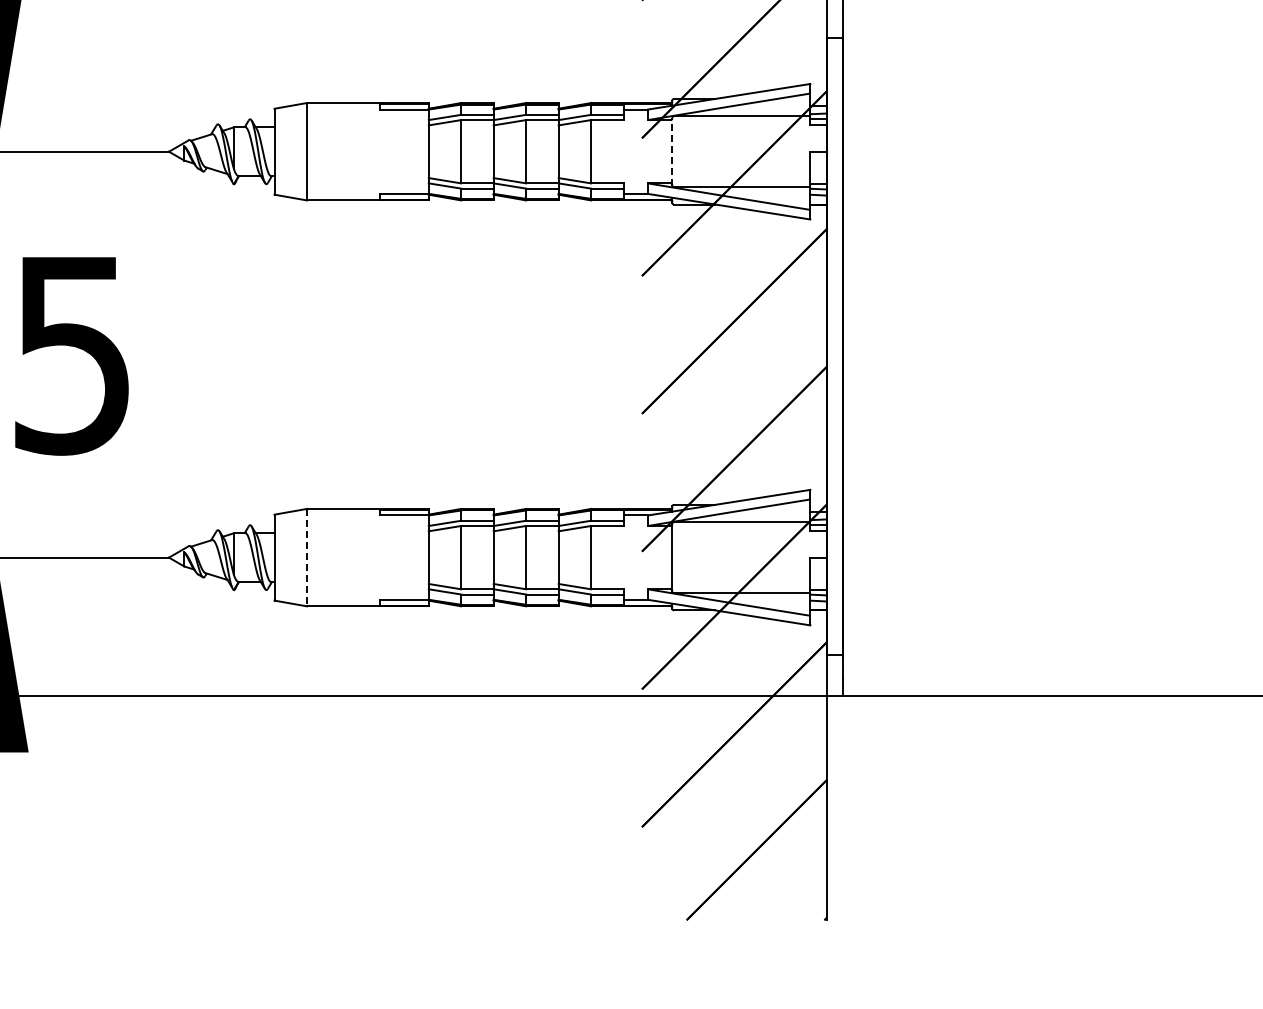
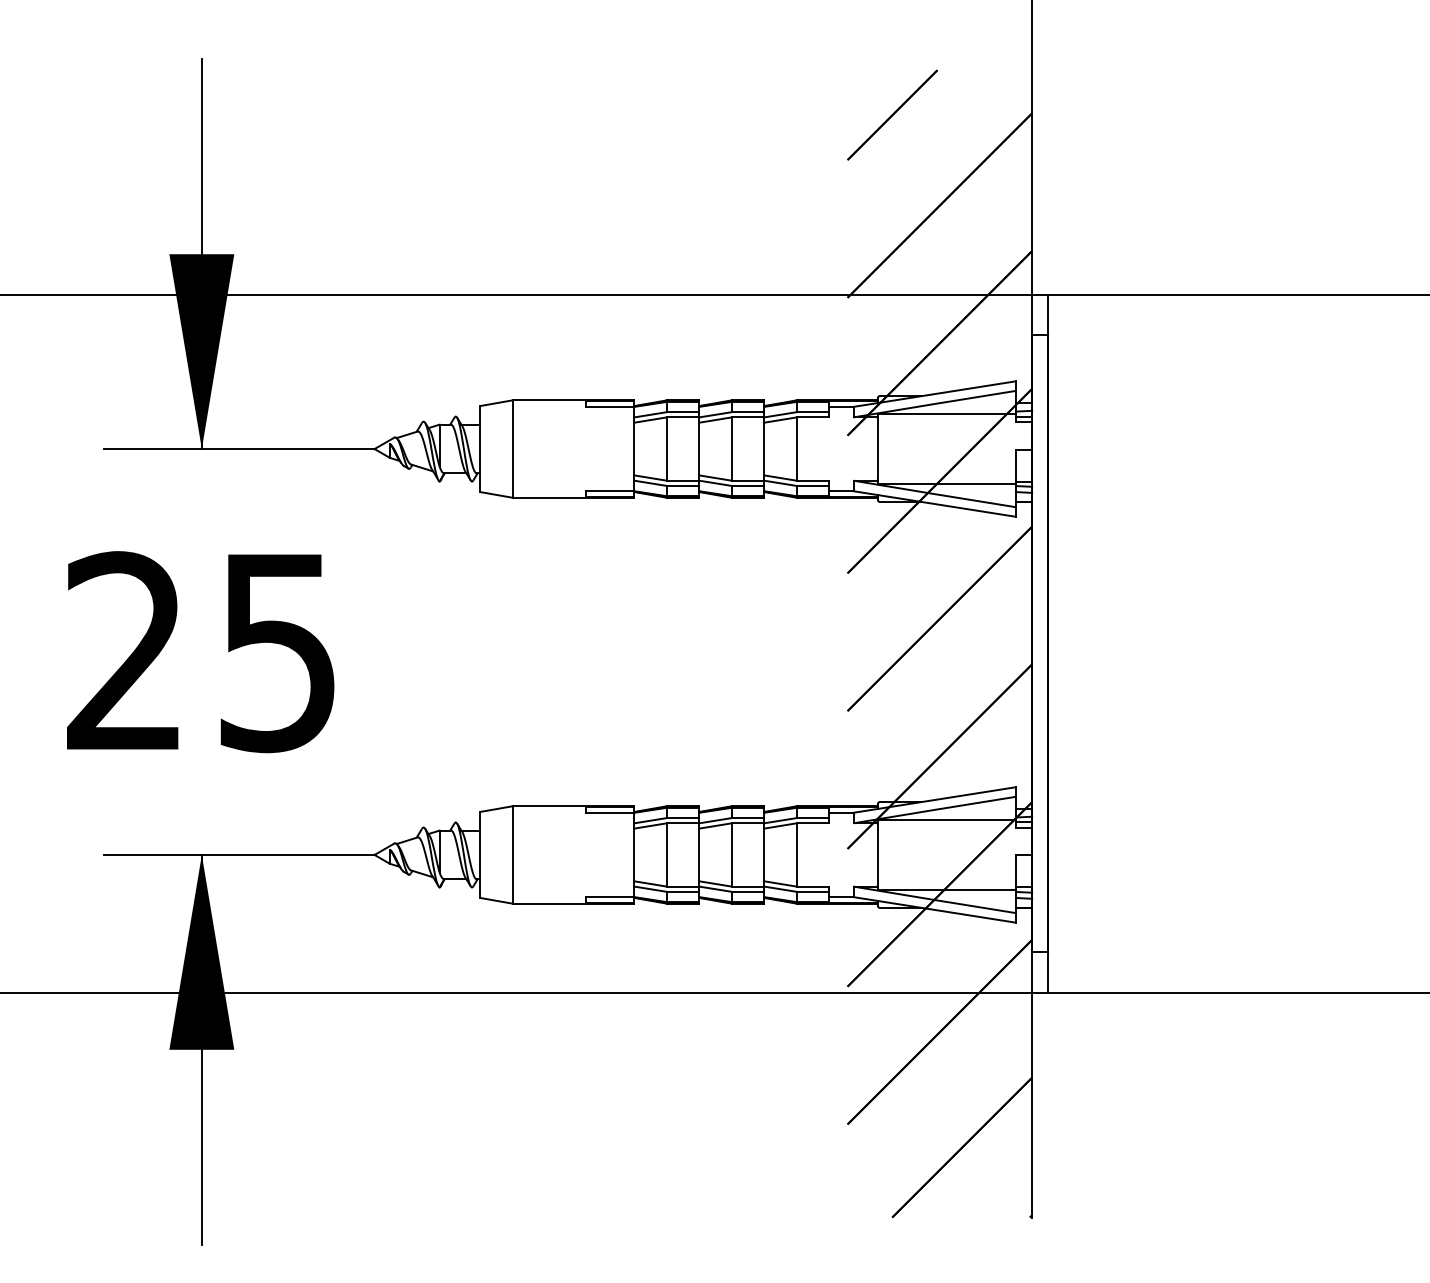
line: (671, 152) -> (877, 449), dashed -> solid
line: (306, 557) -> (512, 854), dashed -> solid

